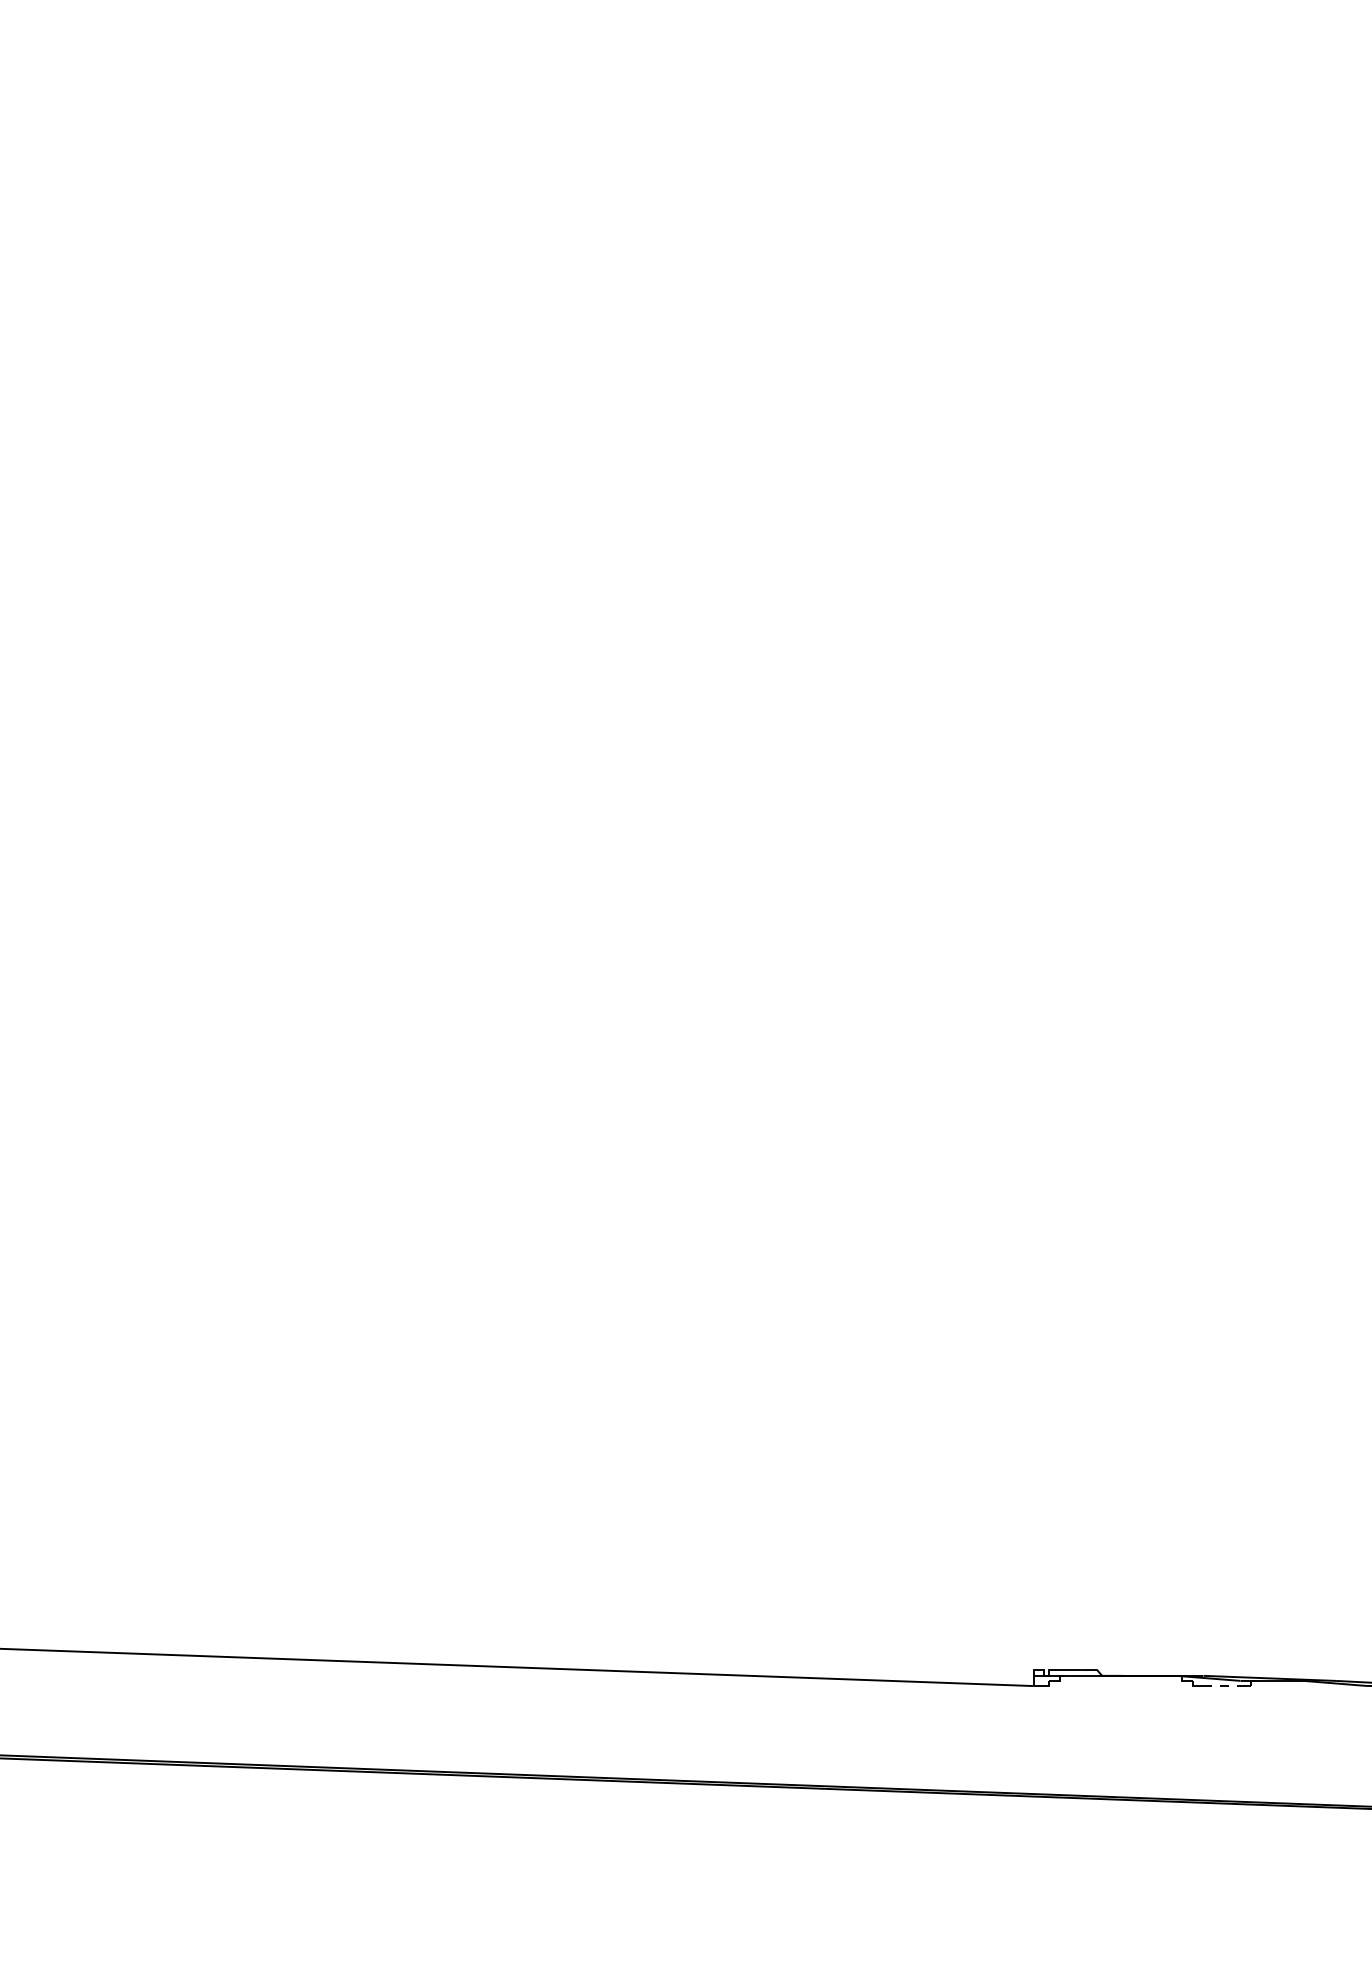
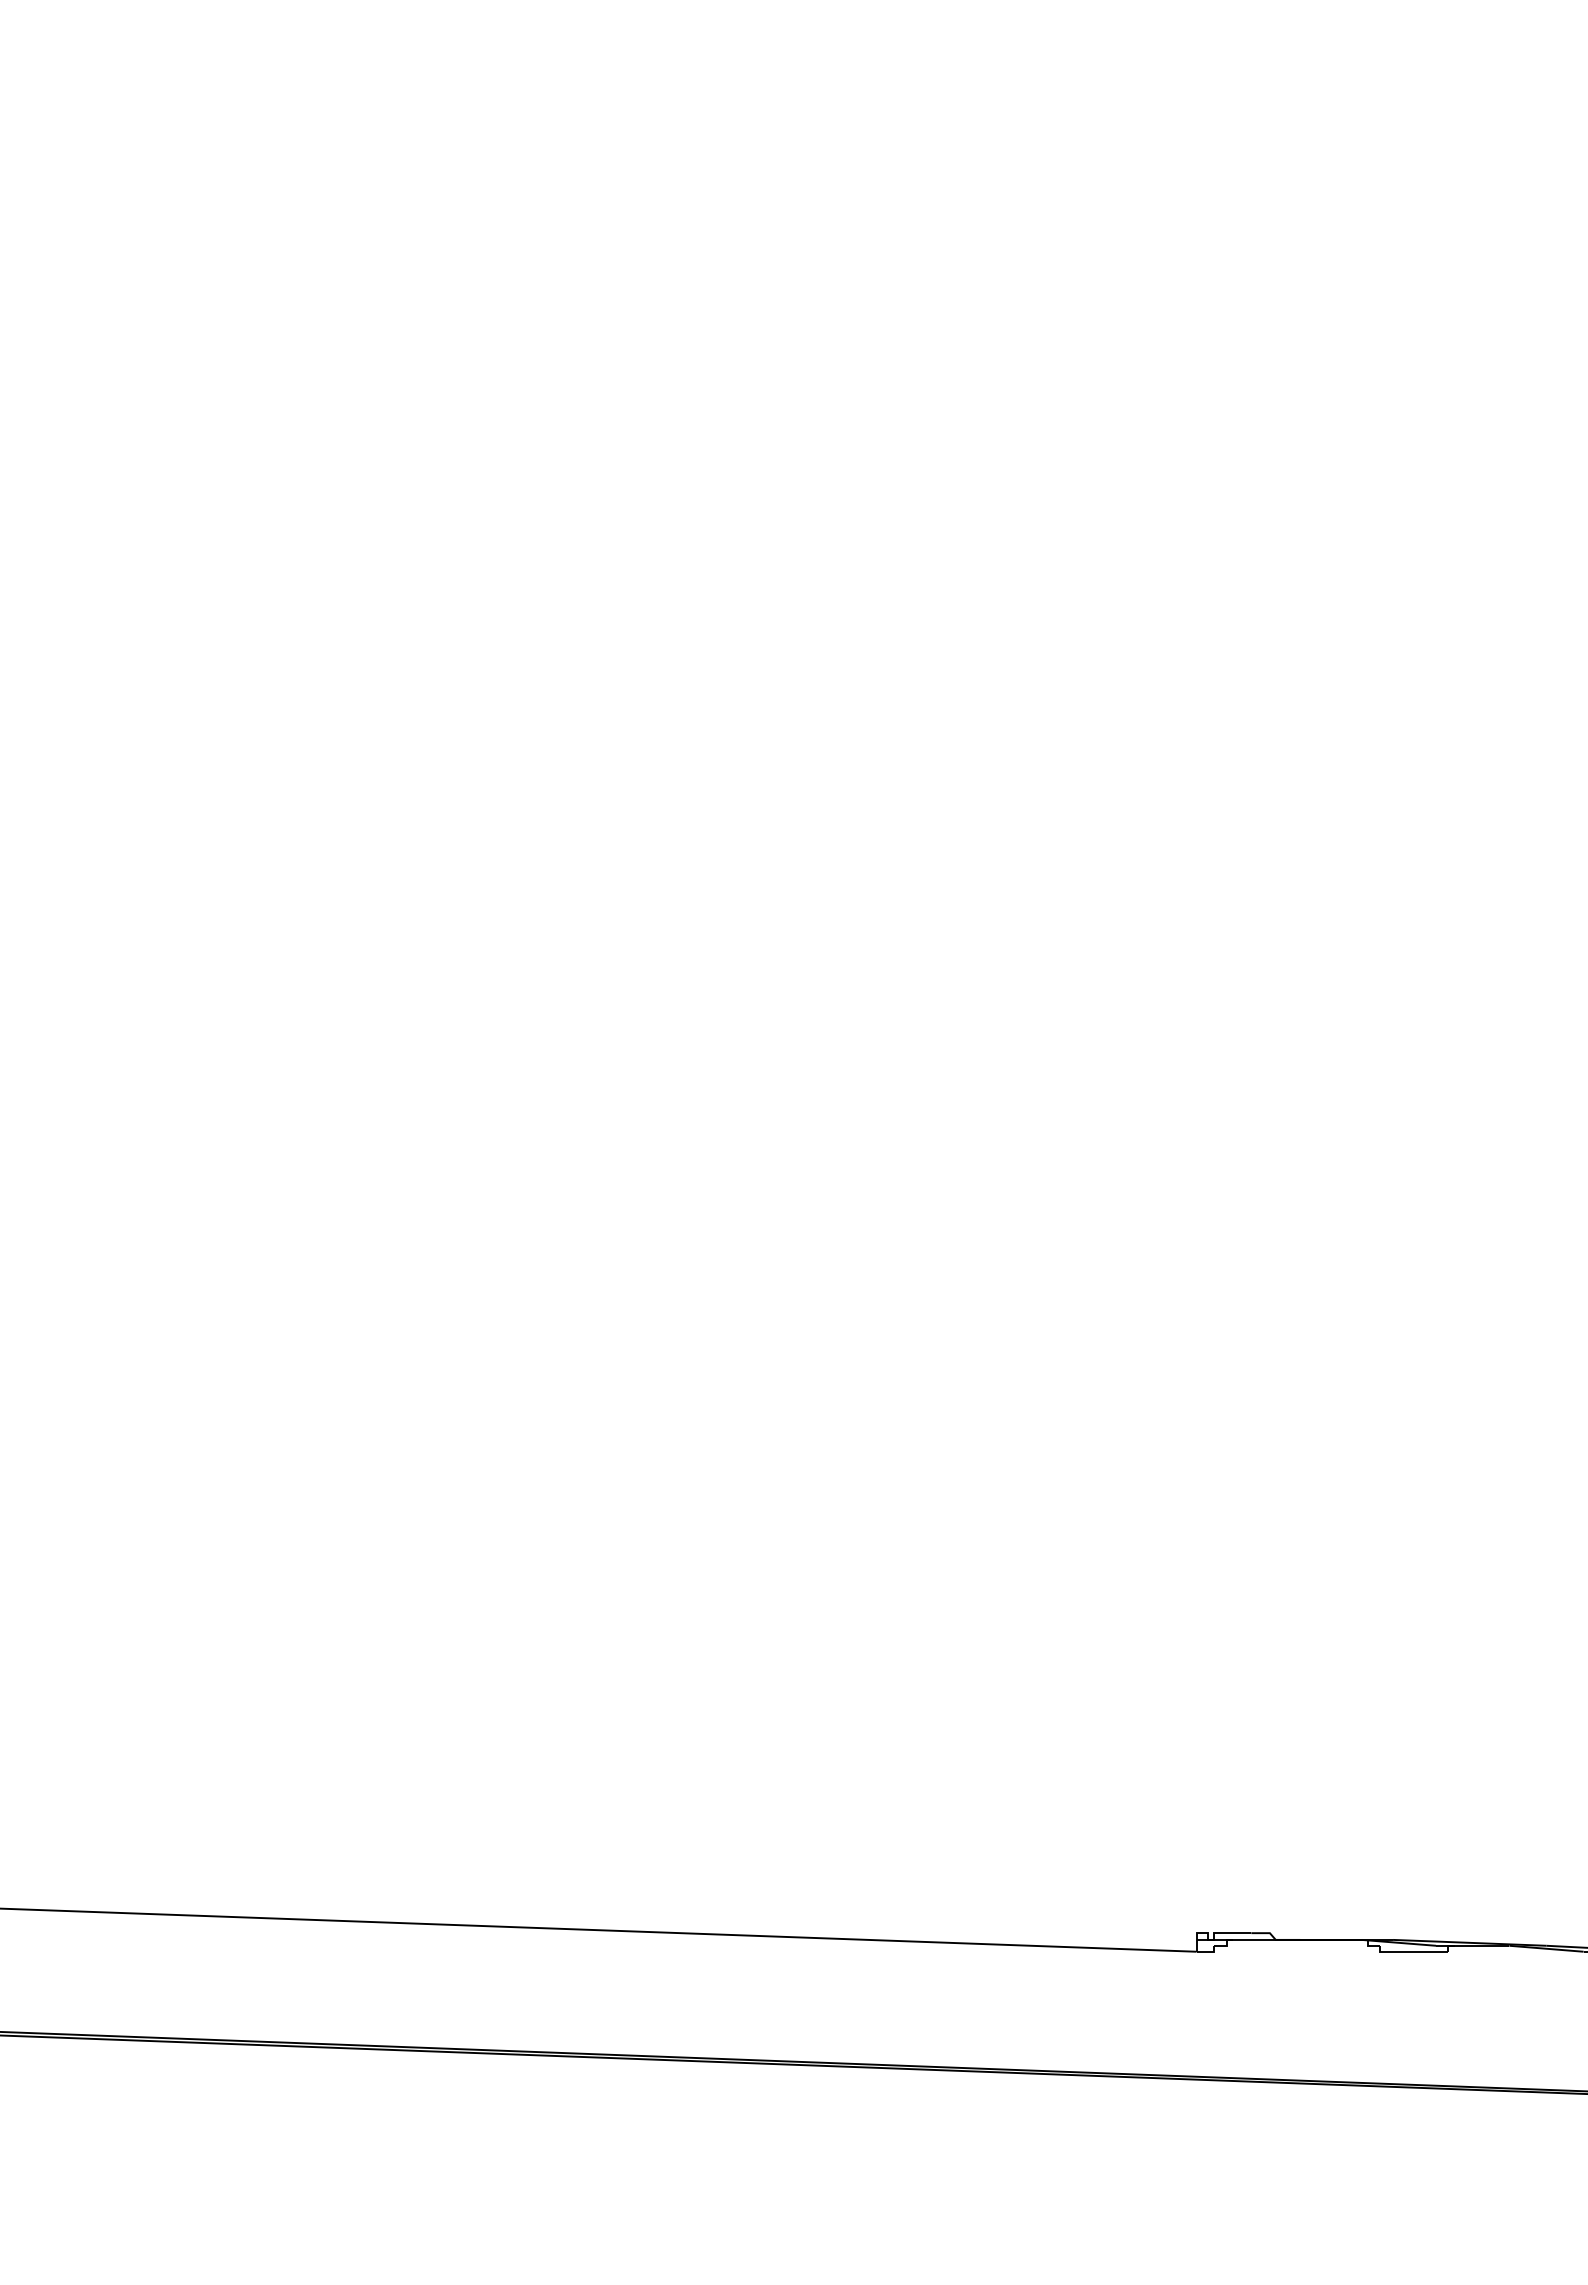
line: (1225, 1686) -> (1418, 1952), dashed -> solid

